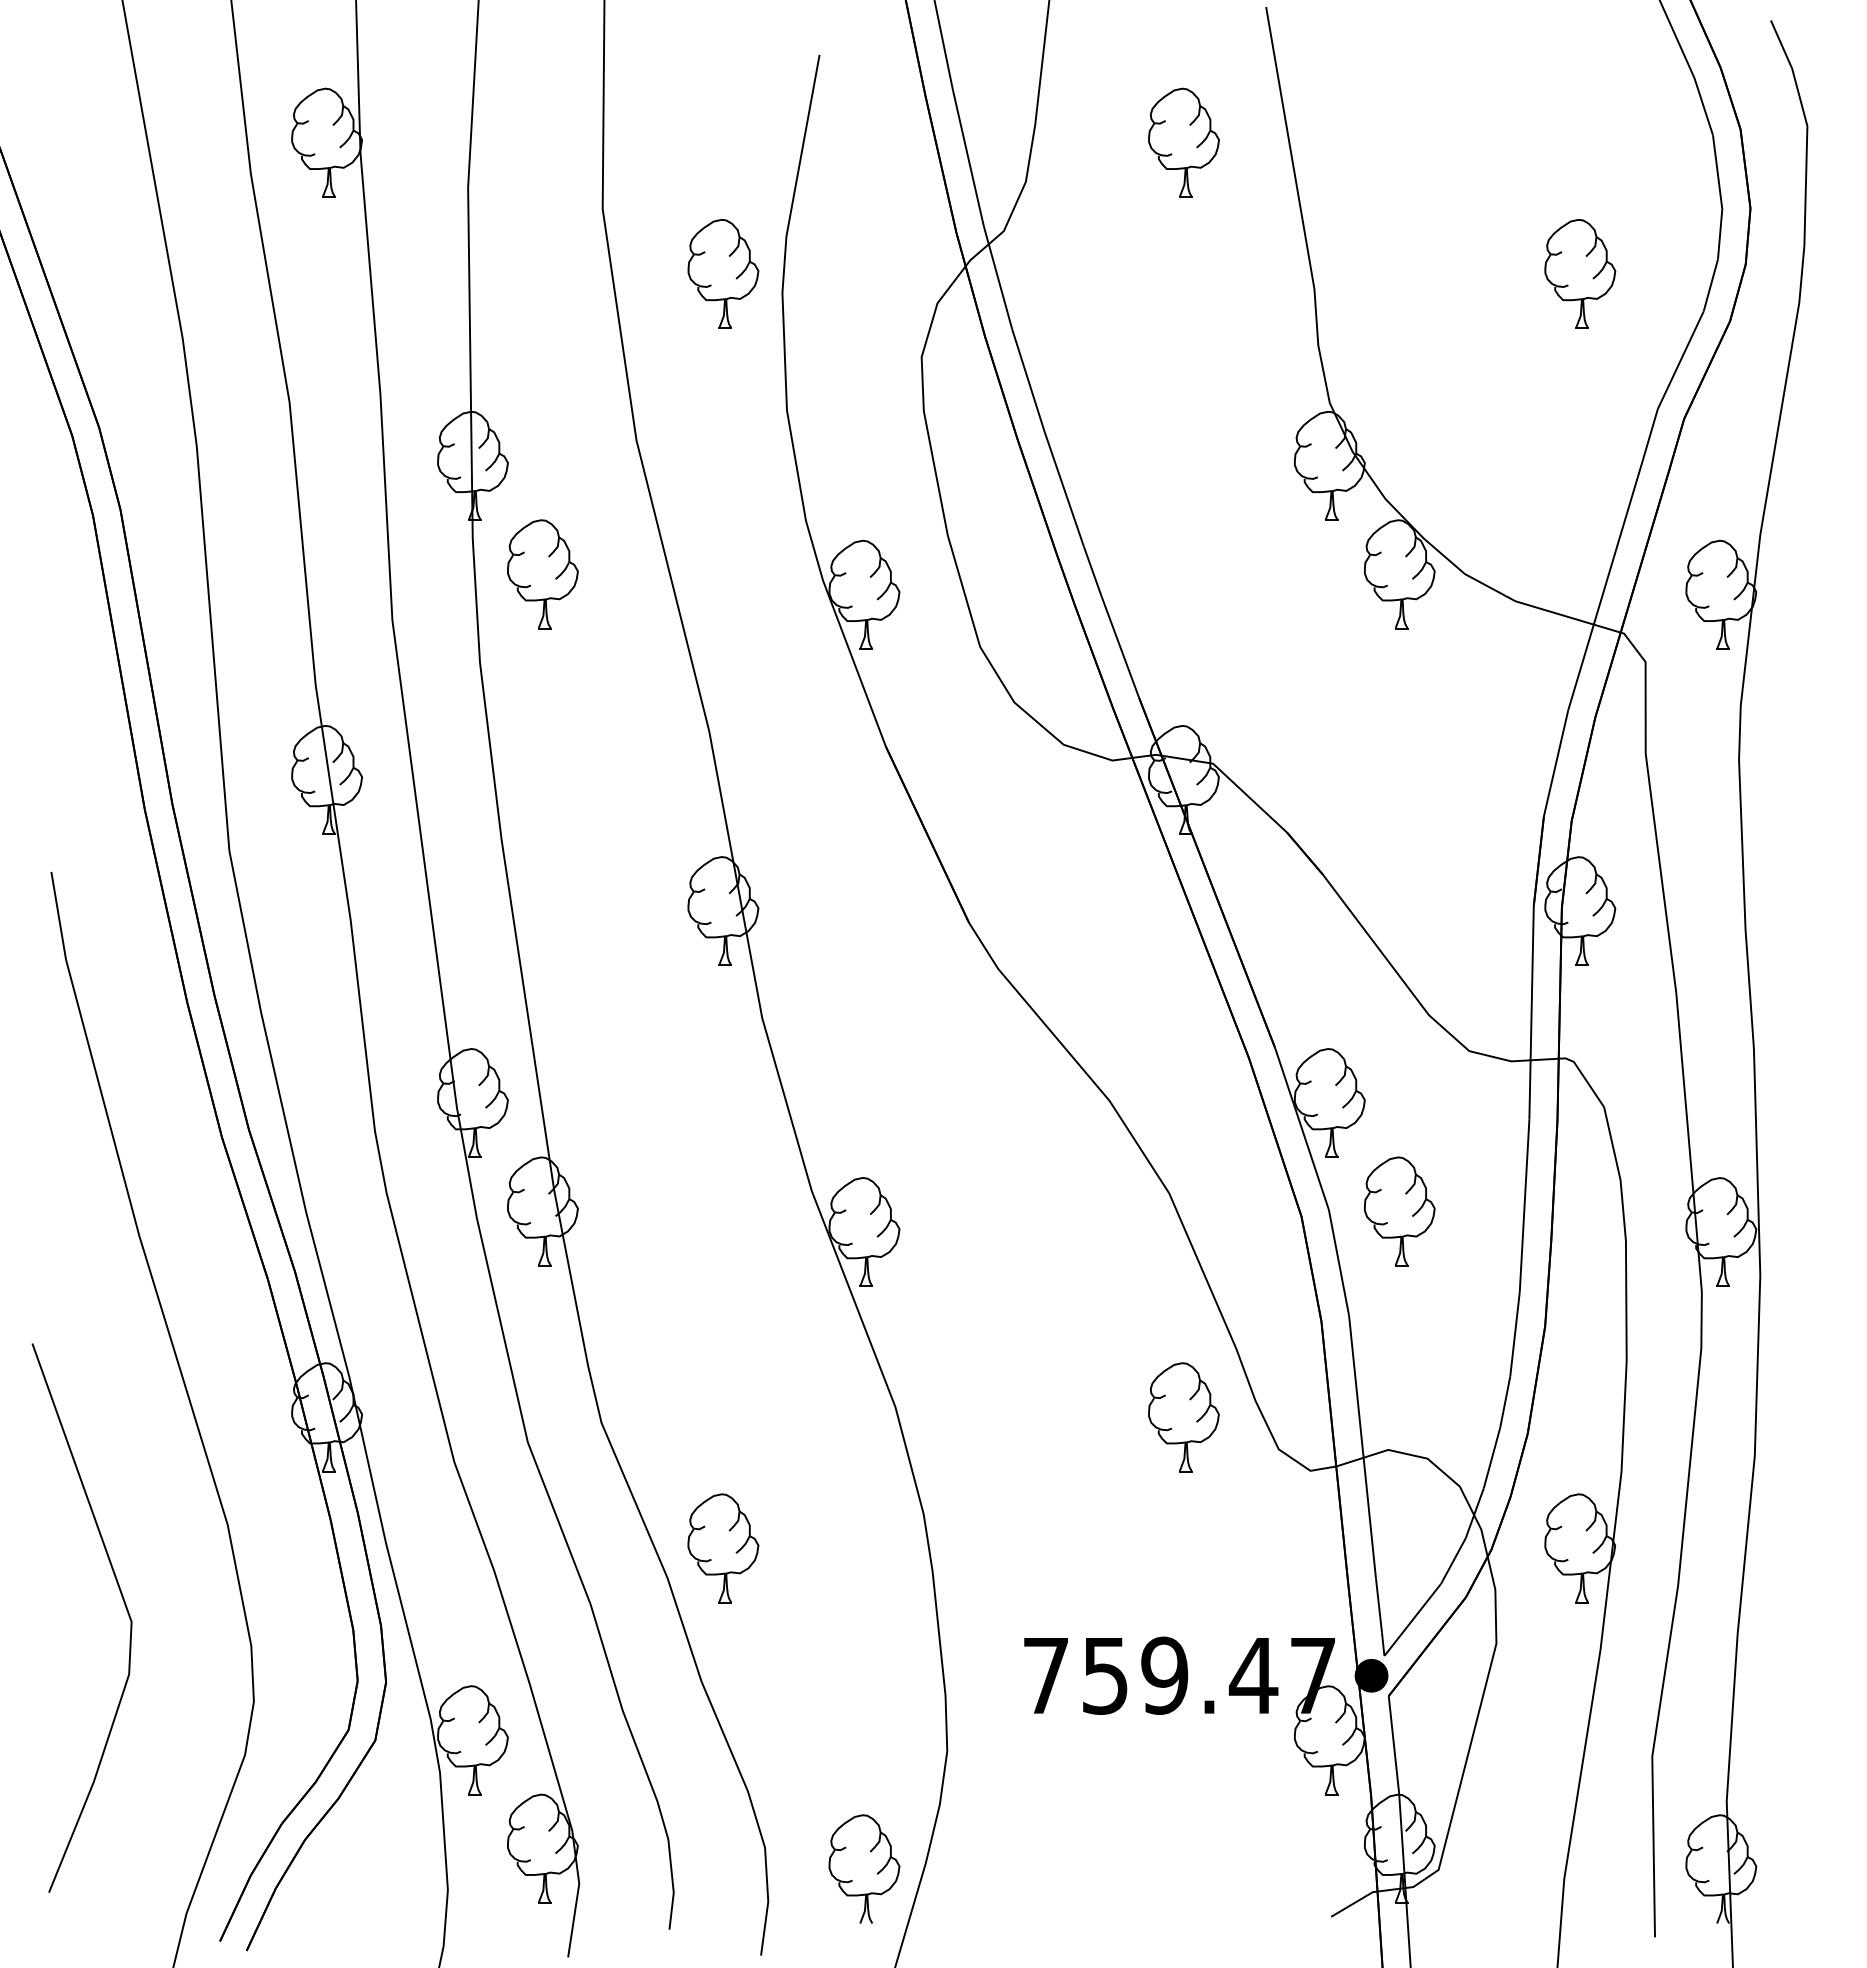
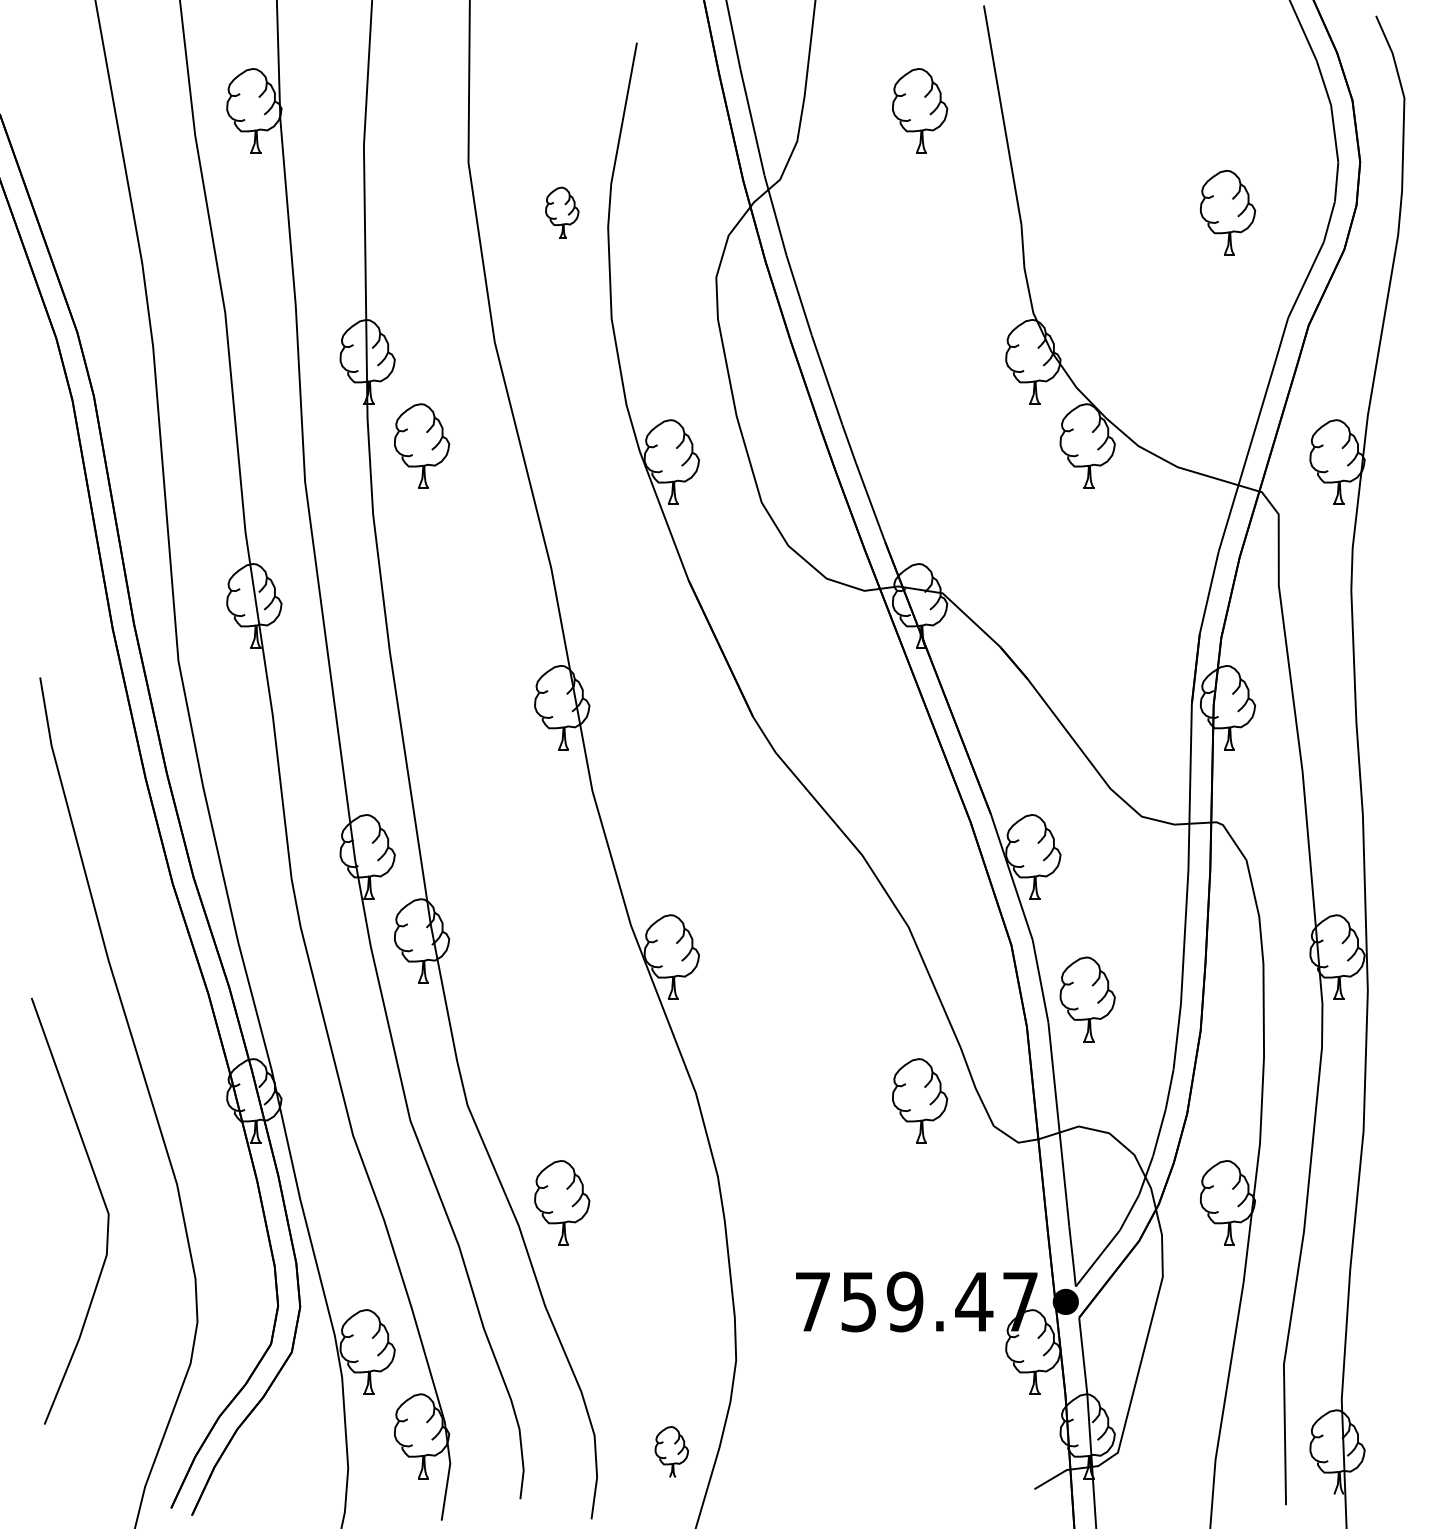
part: (723, 273) -> (562, 212), size x0.6
part: (1399, 1211) -> (1087, 999), moved
line: (123, 1602) -> (102, 1199), moved
part: (864, 1868) -> (671, 1451), size x0.6

